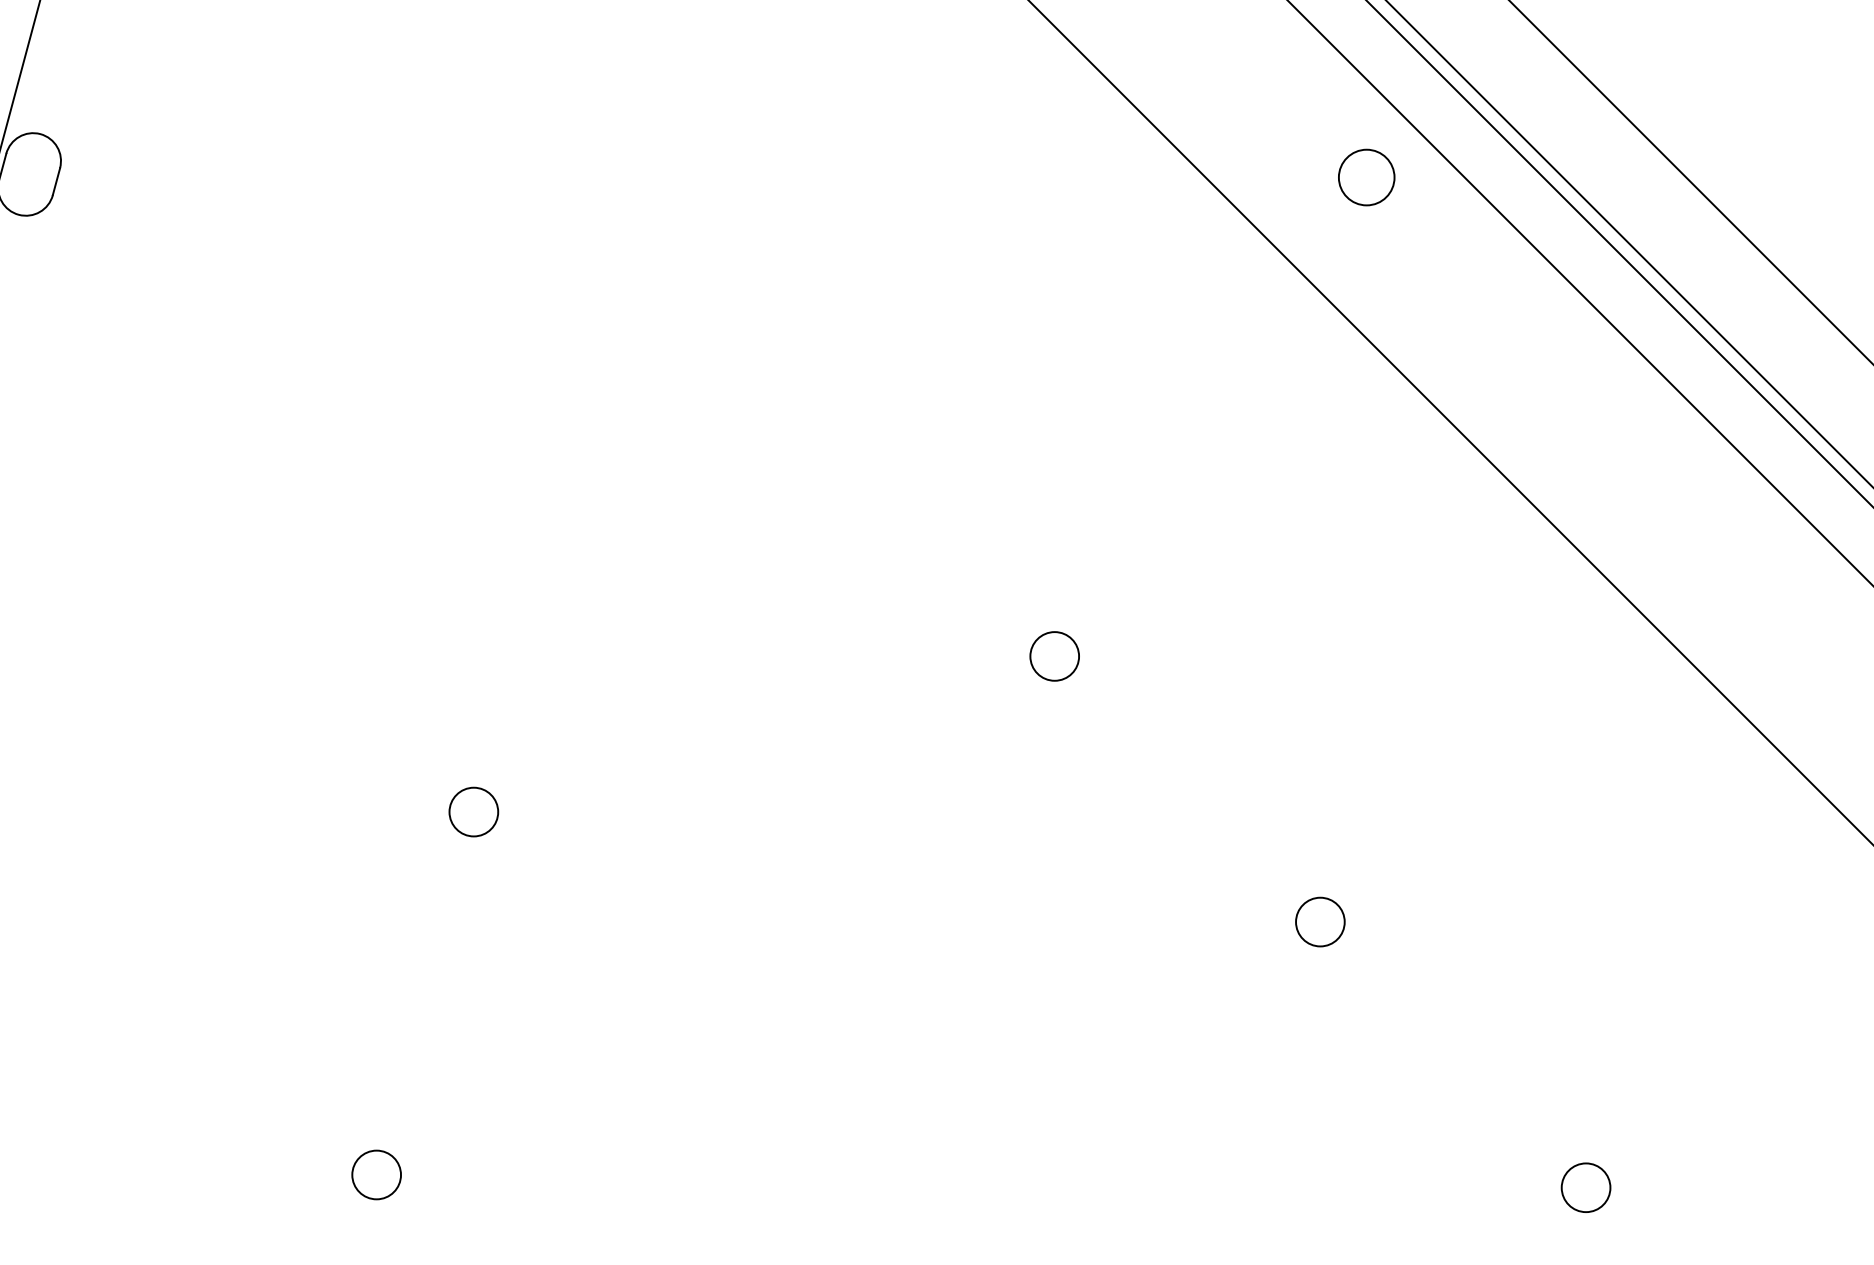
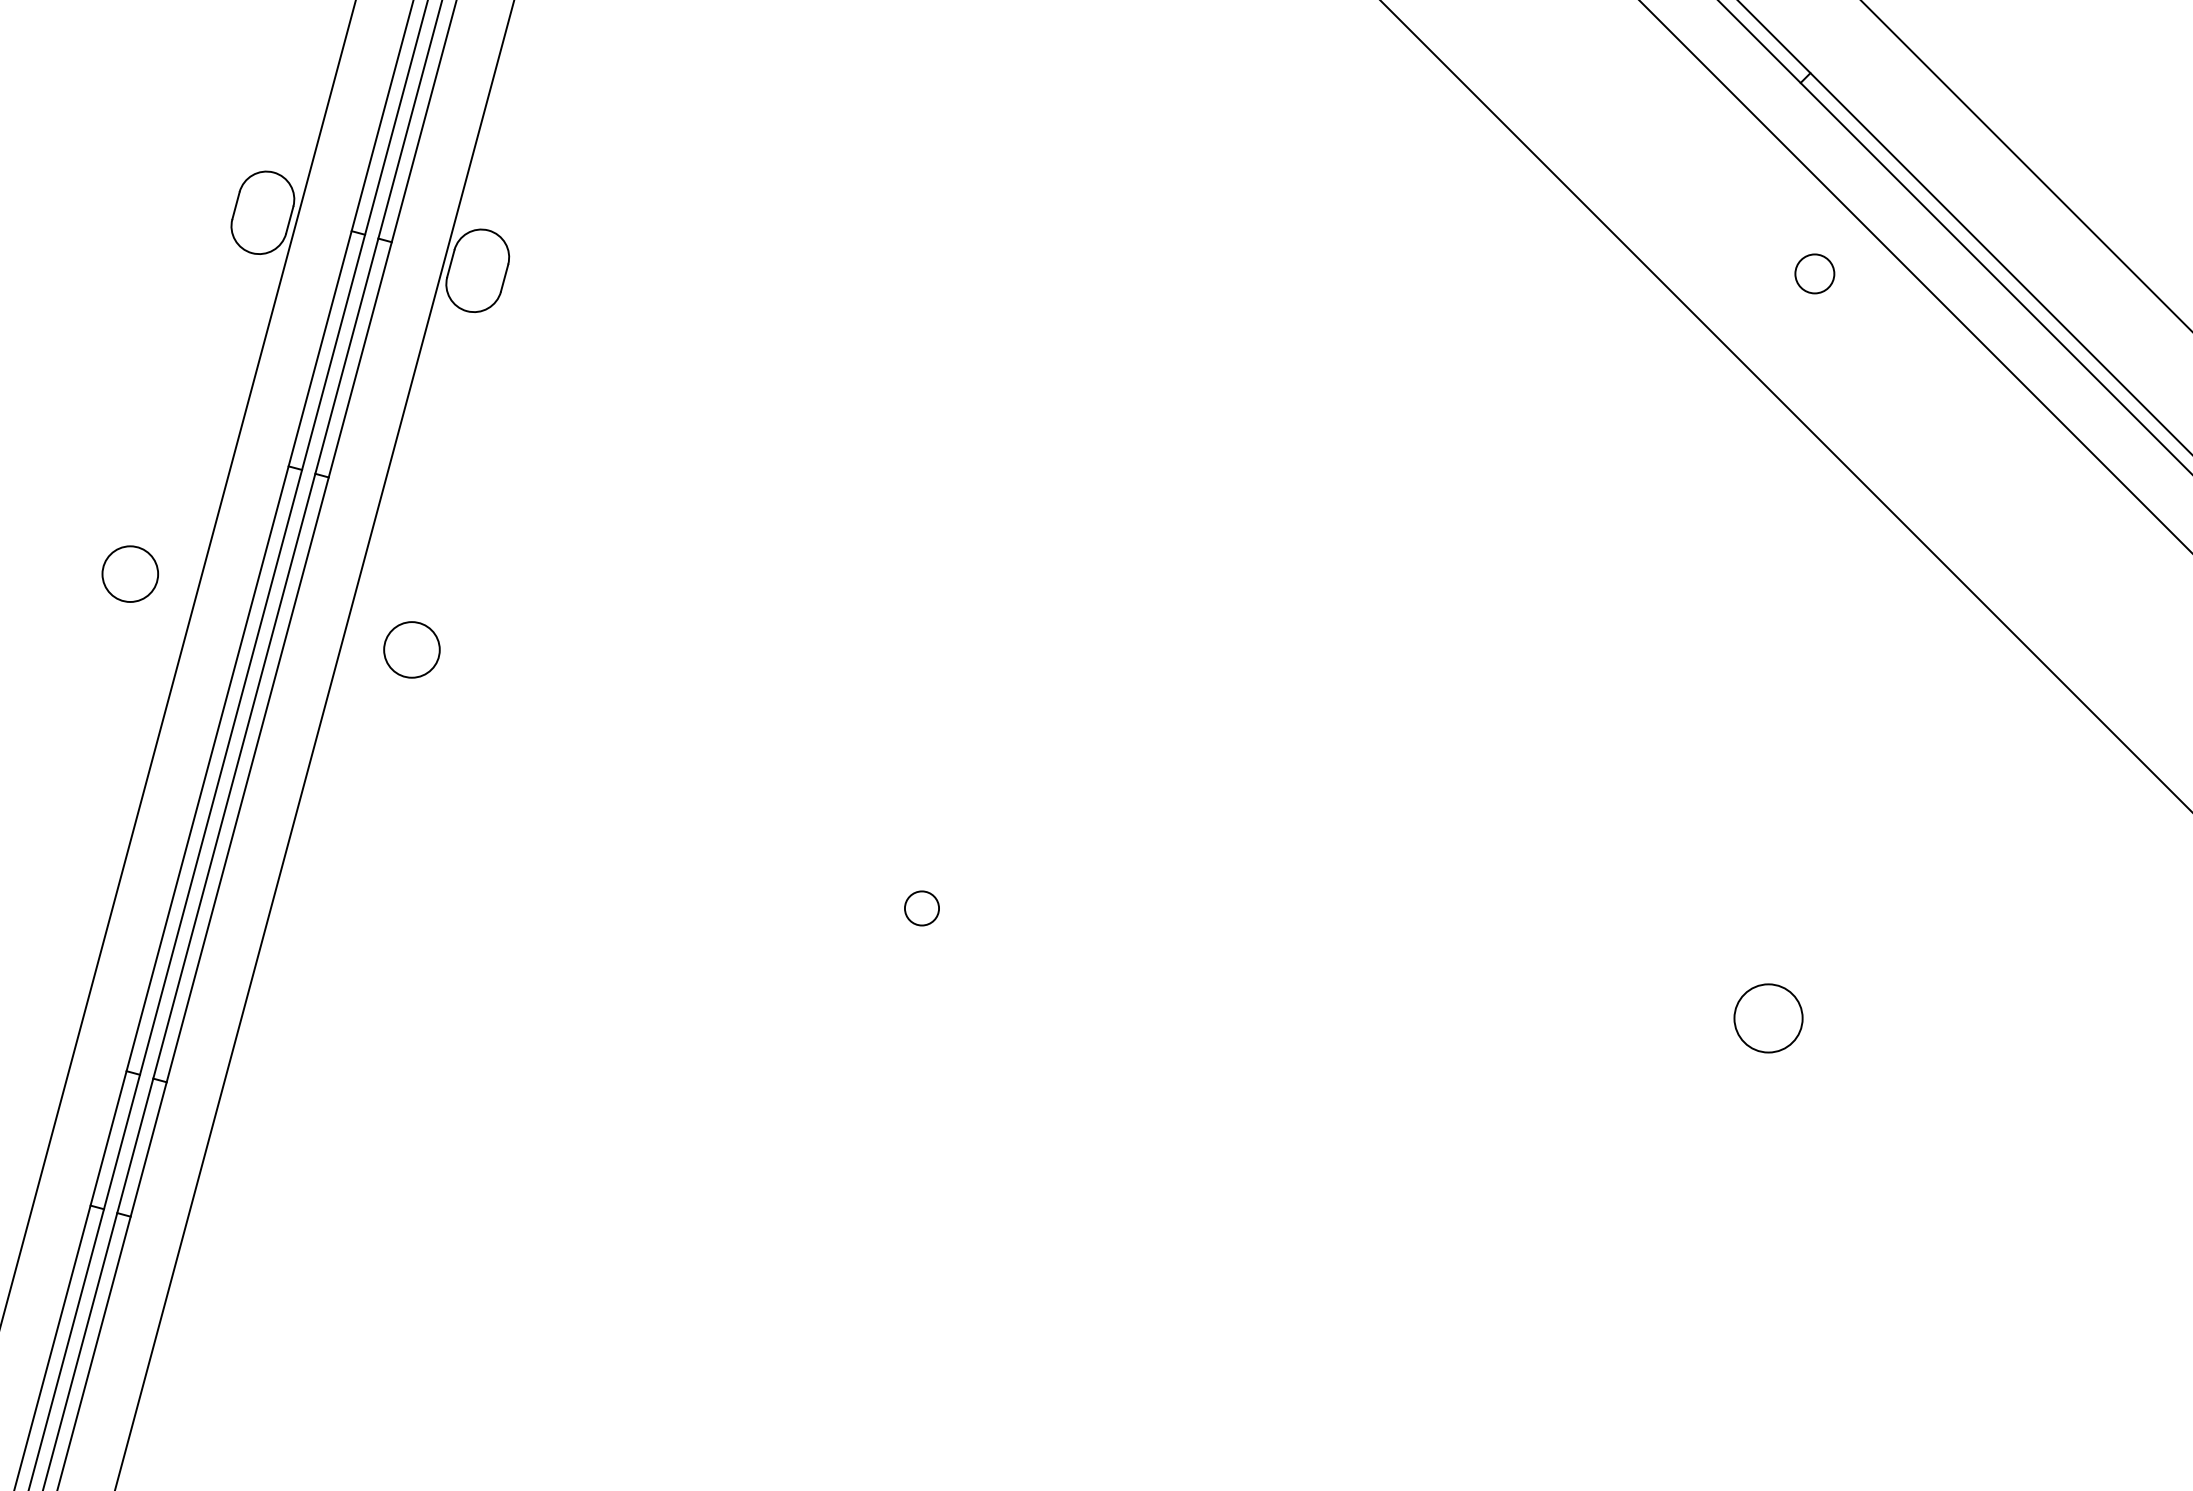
circle: (1366, 177) -> (1814, 273), size x0.7
circle: (1054, 656) -> (1502, 752), removed
circle: (473, 812) -> (921, 908), size x0.7
circle: (1320, 922) -> (1768, 1018), size x1.4
circle: (376, 1175) -> (824, 1271), removed
circle: (1586, 1187) -> (2034, 1283), removed

